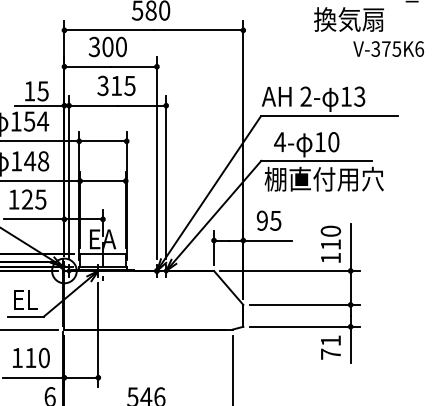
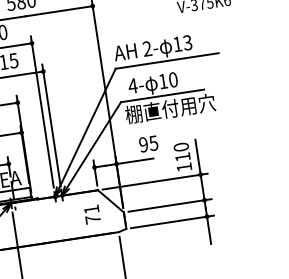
text: (268, 220) -> (148, 143), moved
text: (330, 347) -> (92, 214), moved

